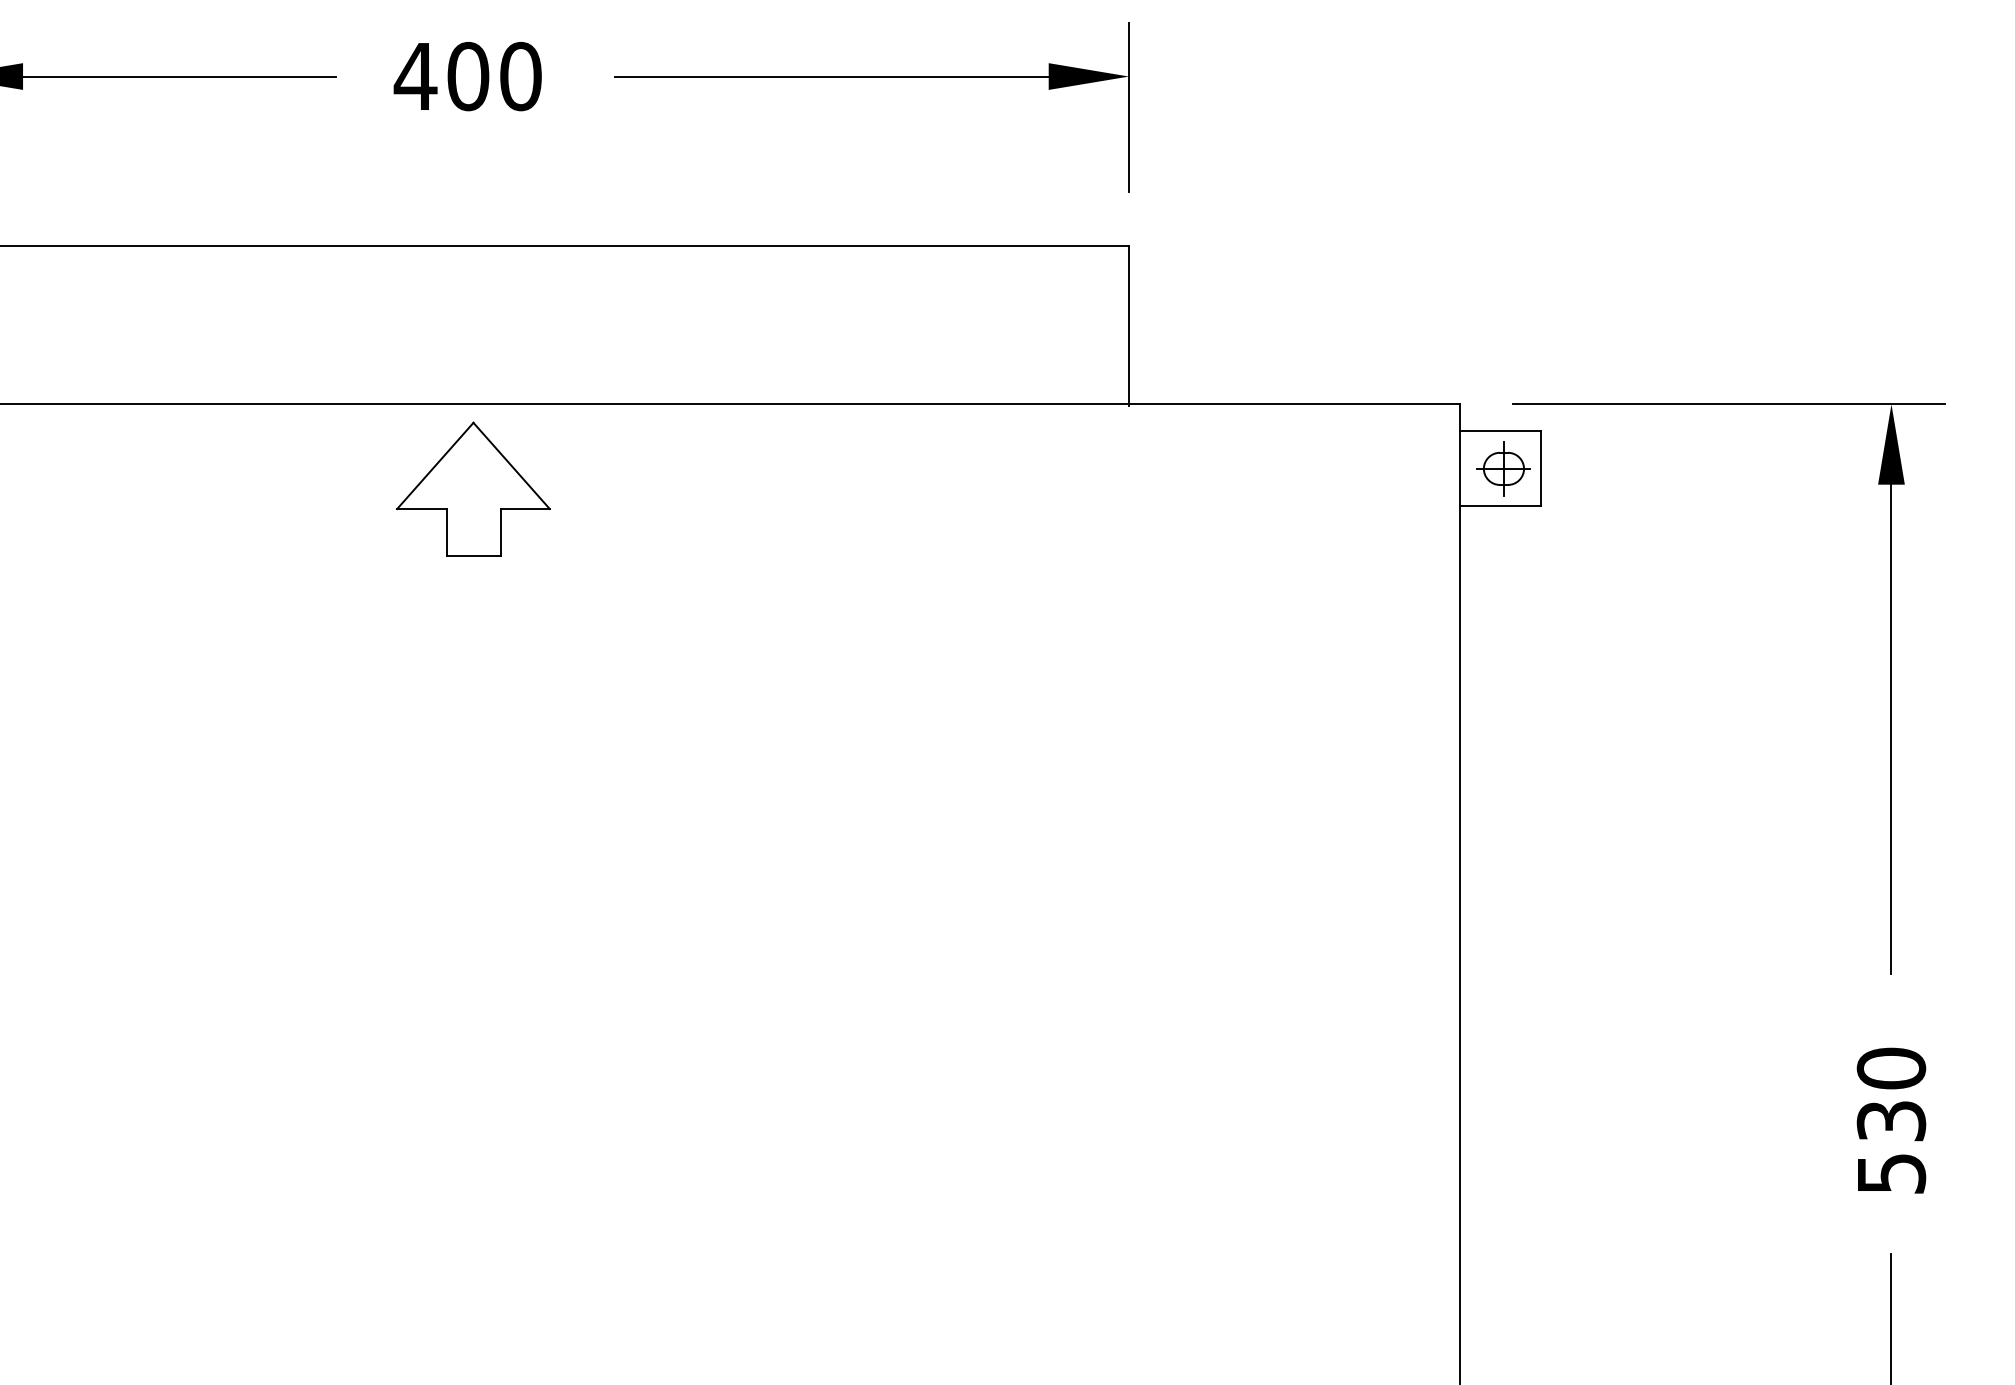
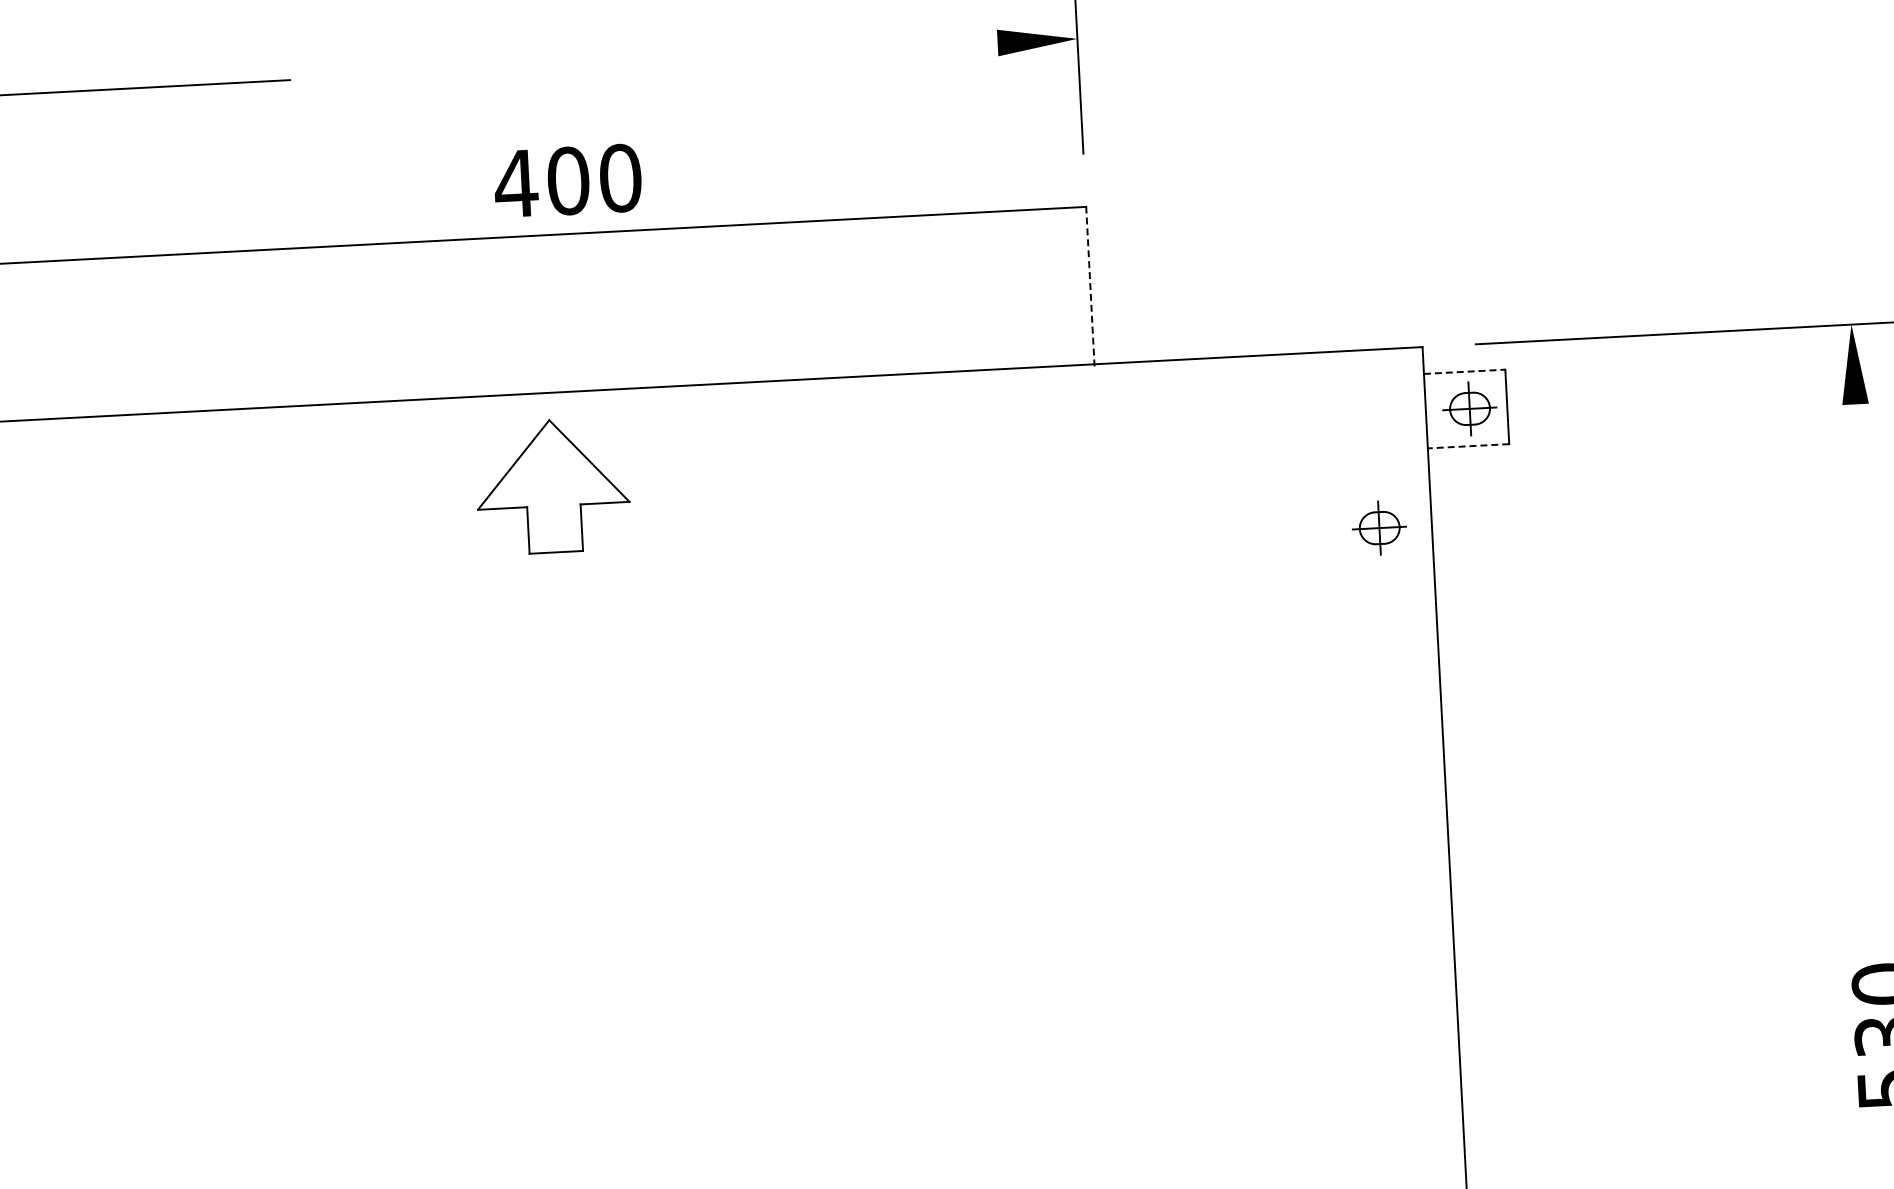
text: (467, 76) -> (567, 181), moved
line: (831, 76) -> (781, 54), removed
line: (1129, 325) -> (1090, 286), solid -> dashed
line: (1500, 431) -> (1464, 371), solid -> dashed
part: (473, 488) -> (552, 485), moved
line: (1500, 506) -> (1468, 446), solid -> dashed
part: (1406, 583) -> (1379, 527), added
line: (1891, 729) -> (1868, 647), removed

